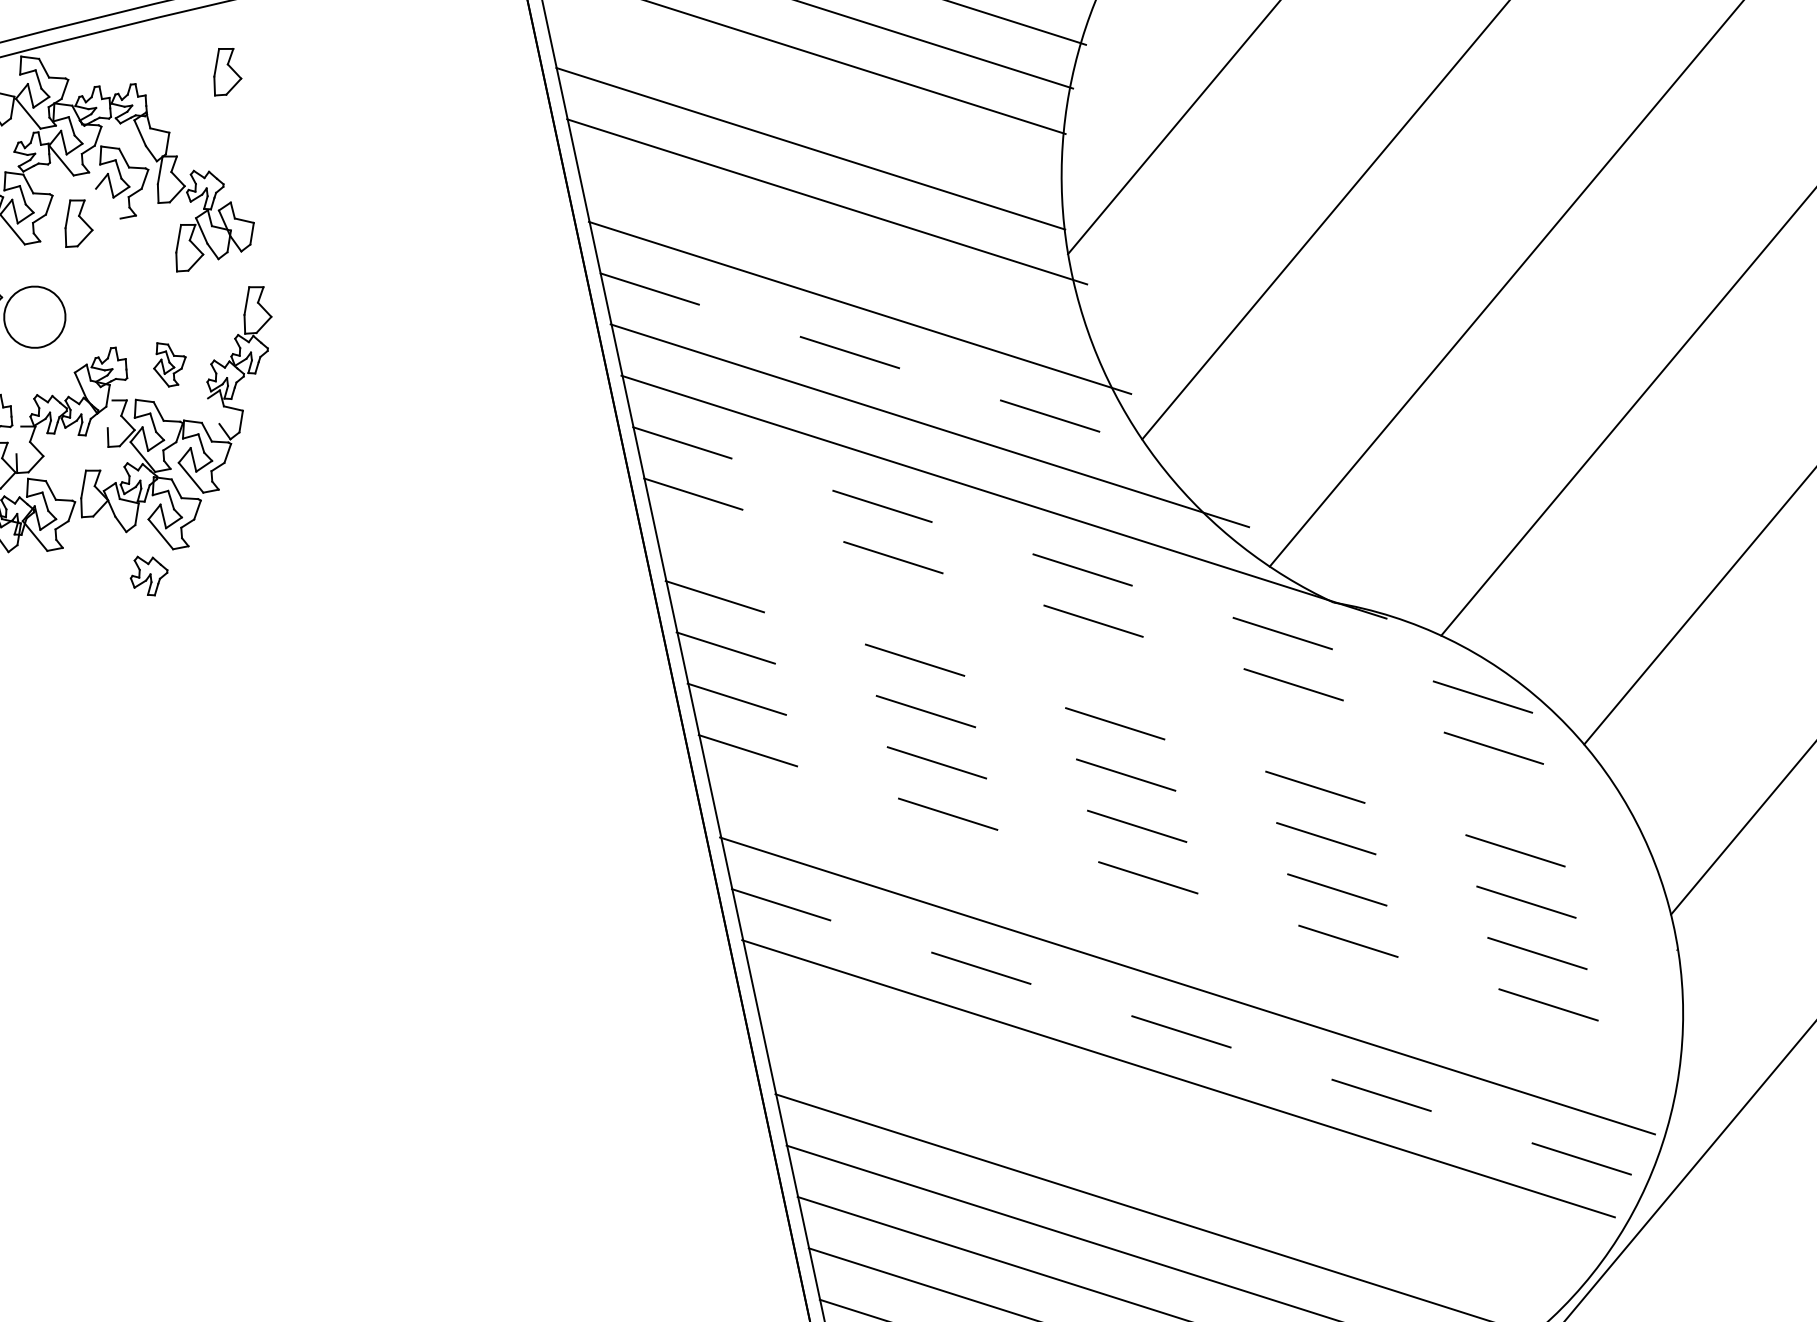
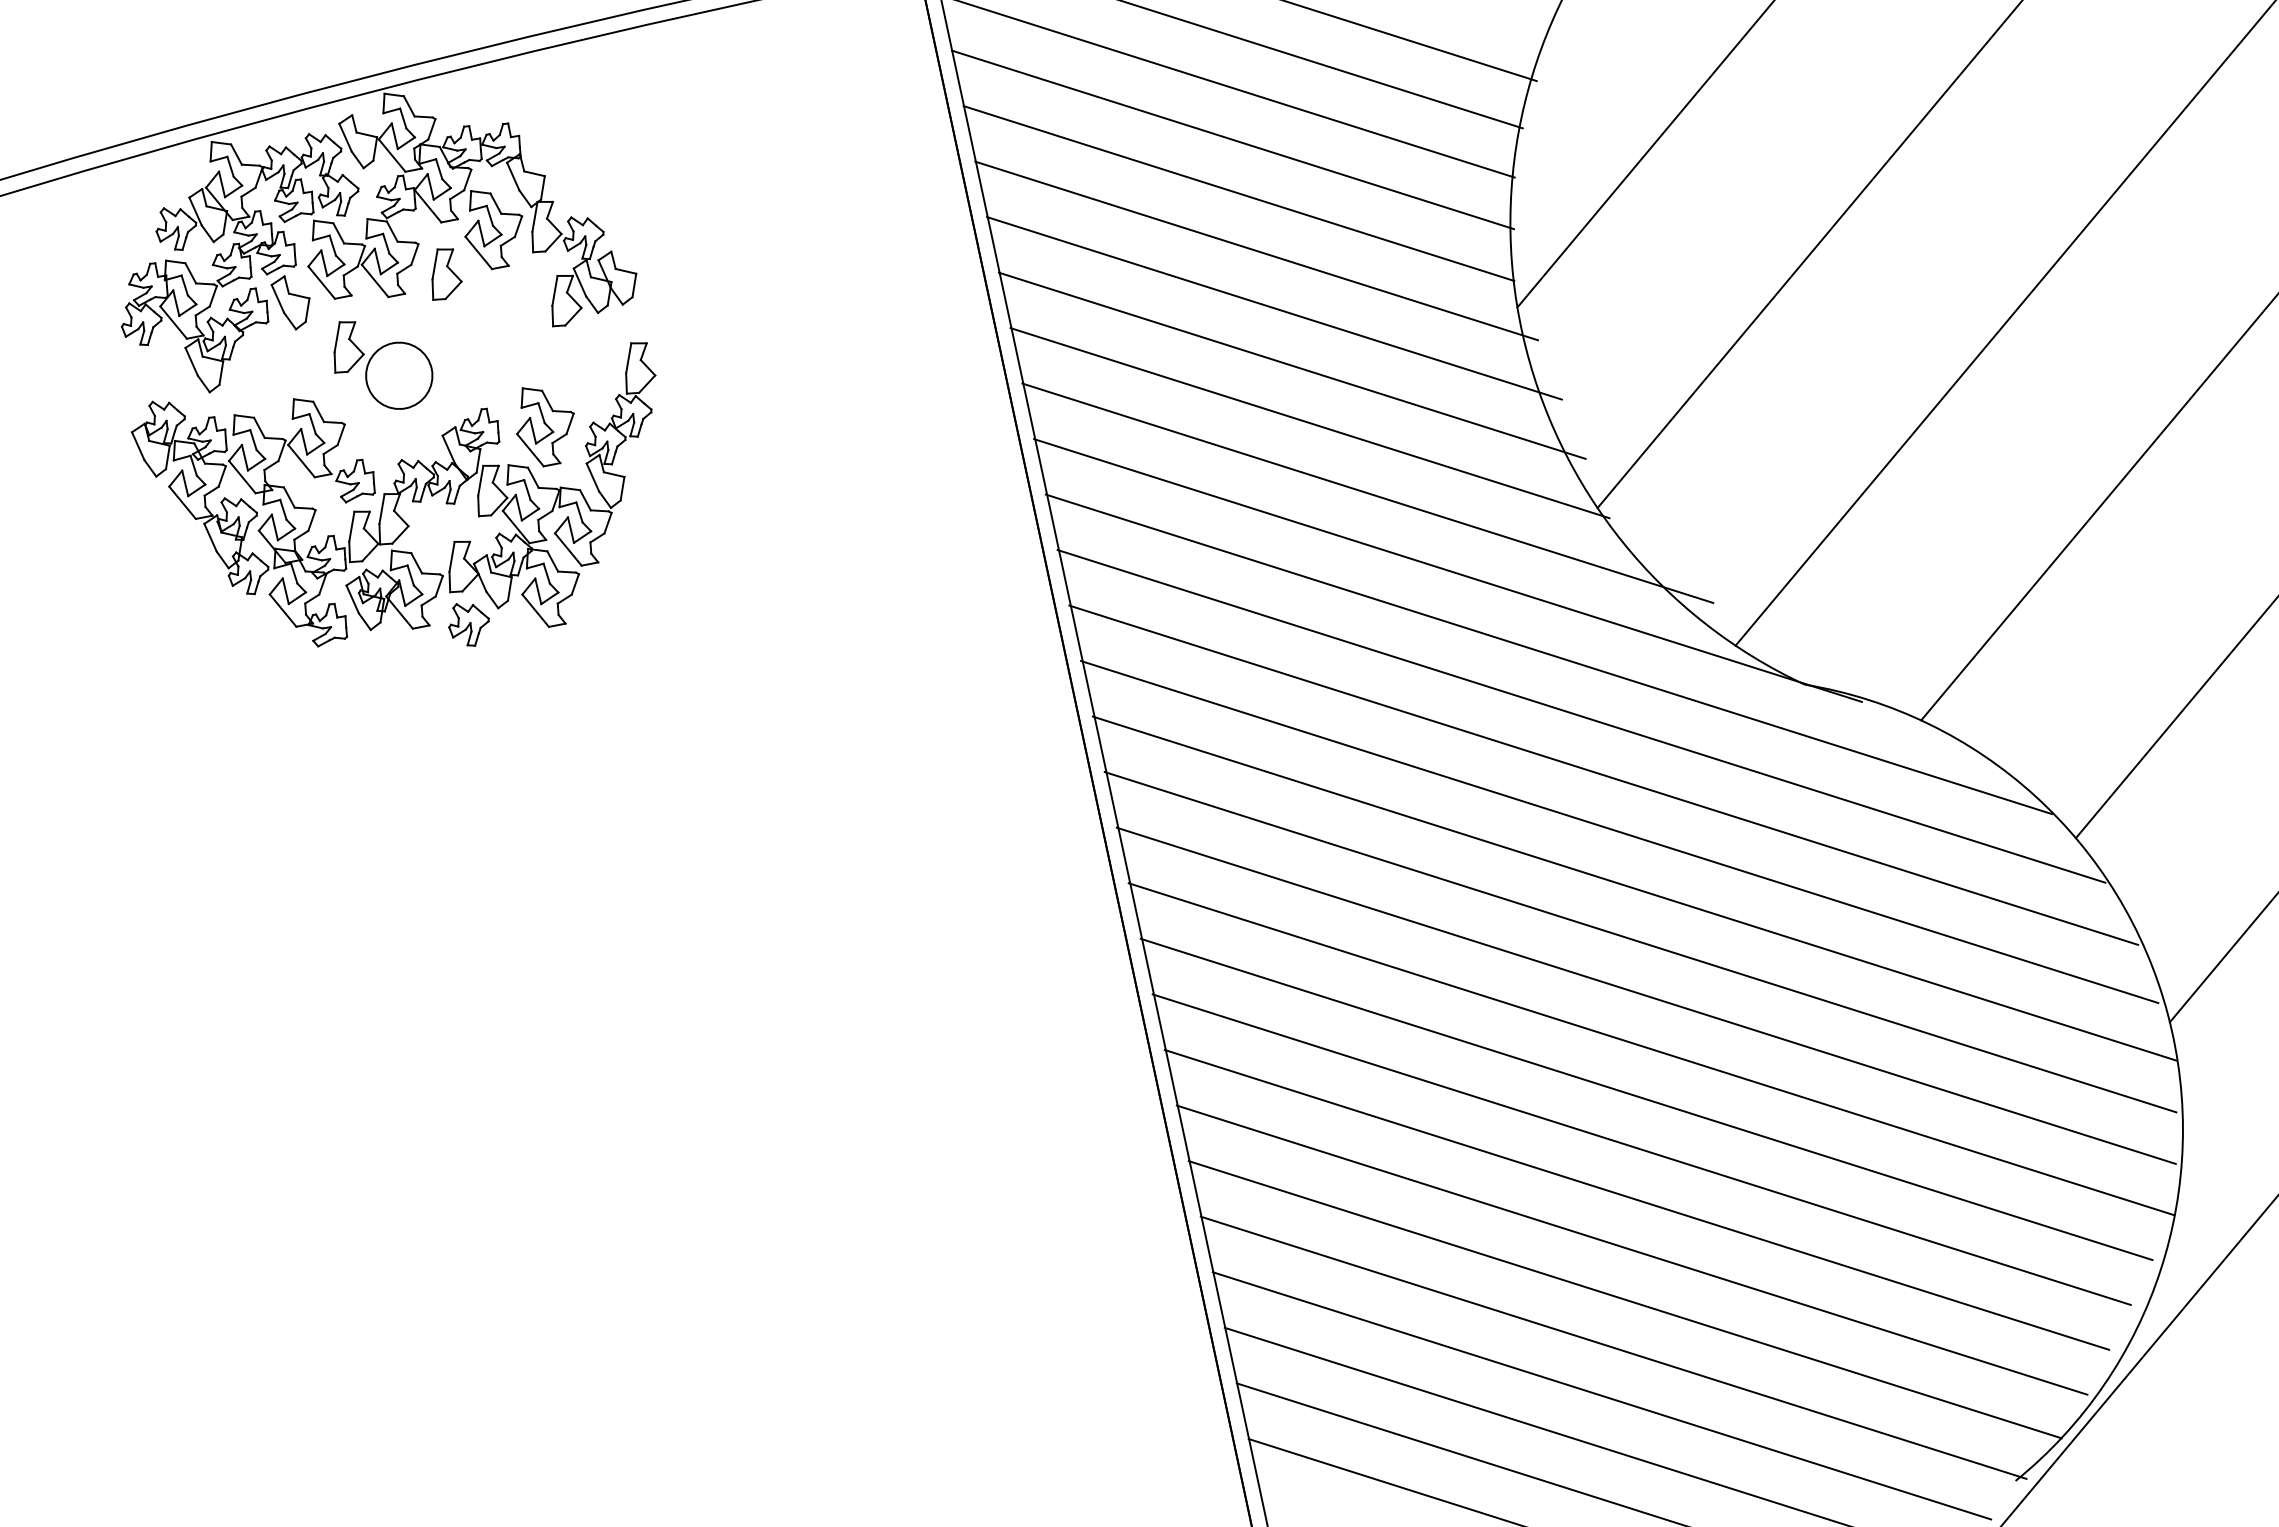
part: (227, 72) -> (607, 110), removed
line: (804, 98) -> (1232, 139), added
line: (108, 203) -> (478, 252), added
line: (843, 255) -> (1274, 308), added
line: (876, 361) -> (1310, 423), dashed -> solid
part: (169, 364) -> (545, 427), size x1.67
line: (213, 411) -> (592, 477), added
line: (109, 413) -> (480, 480), added
line: (18, 440) -> (381, 509), added
line: (1096, 574) -> (1548, 654), dashed -> solid
part: (148, 575) -> (468, 624), moved
line: (1127, 632) -> (1581, 716), dashed -> solid
line: (1147, 685) -> (1603, 774), added
line: (1163, 739) -> (1620, 832), dashed -> solid
line: (1176, 791) -> (1634, 888), dashed -> solid
line: (1182, 840) -> (1641, 942), dashed -> solid
line: (1187, 889) -> (1646, 995), dashed -> solid
line: (1192, 939) -> (1651, 1049), added
line: (1183, 1032) -> (1642, 1149), dashed -> solid
line: (1173, 1124) -> (1631, 1249), added
line: (1167, 1170) -> (1624, 1299), added

